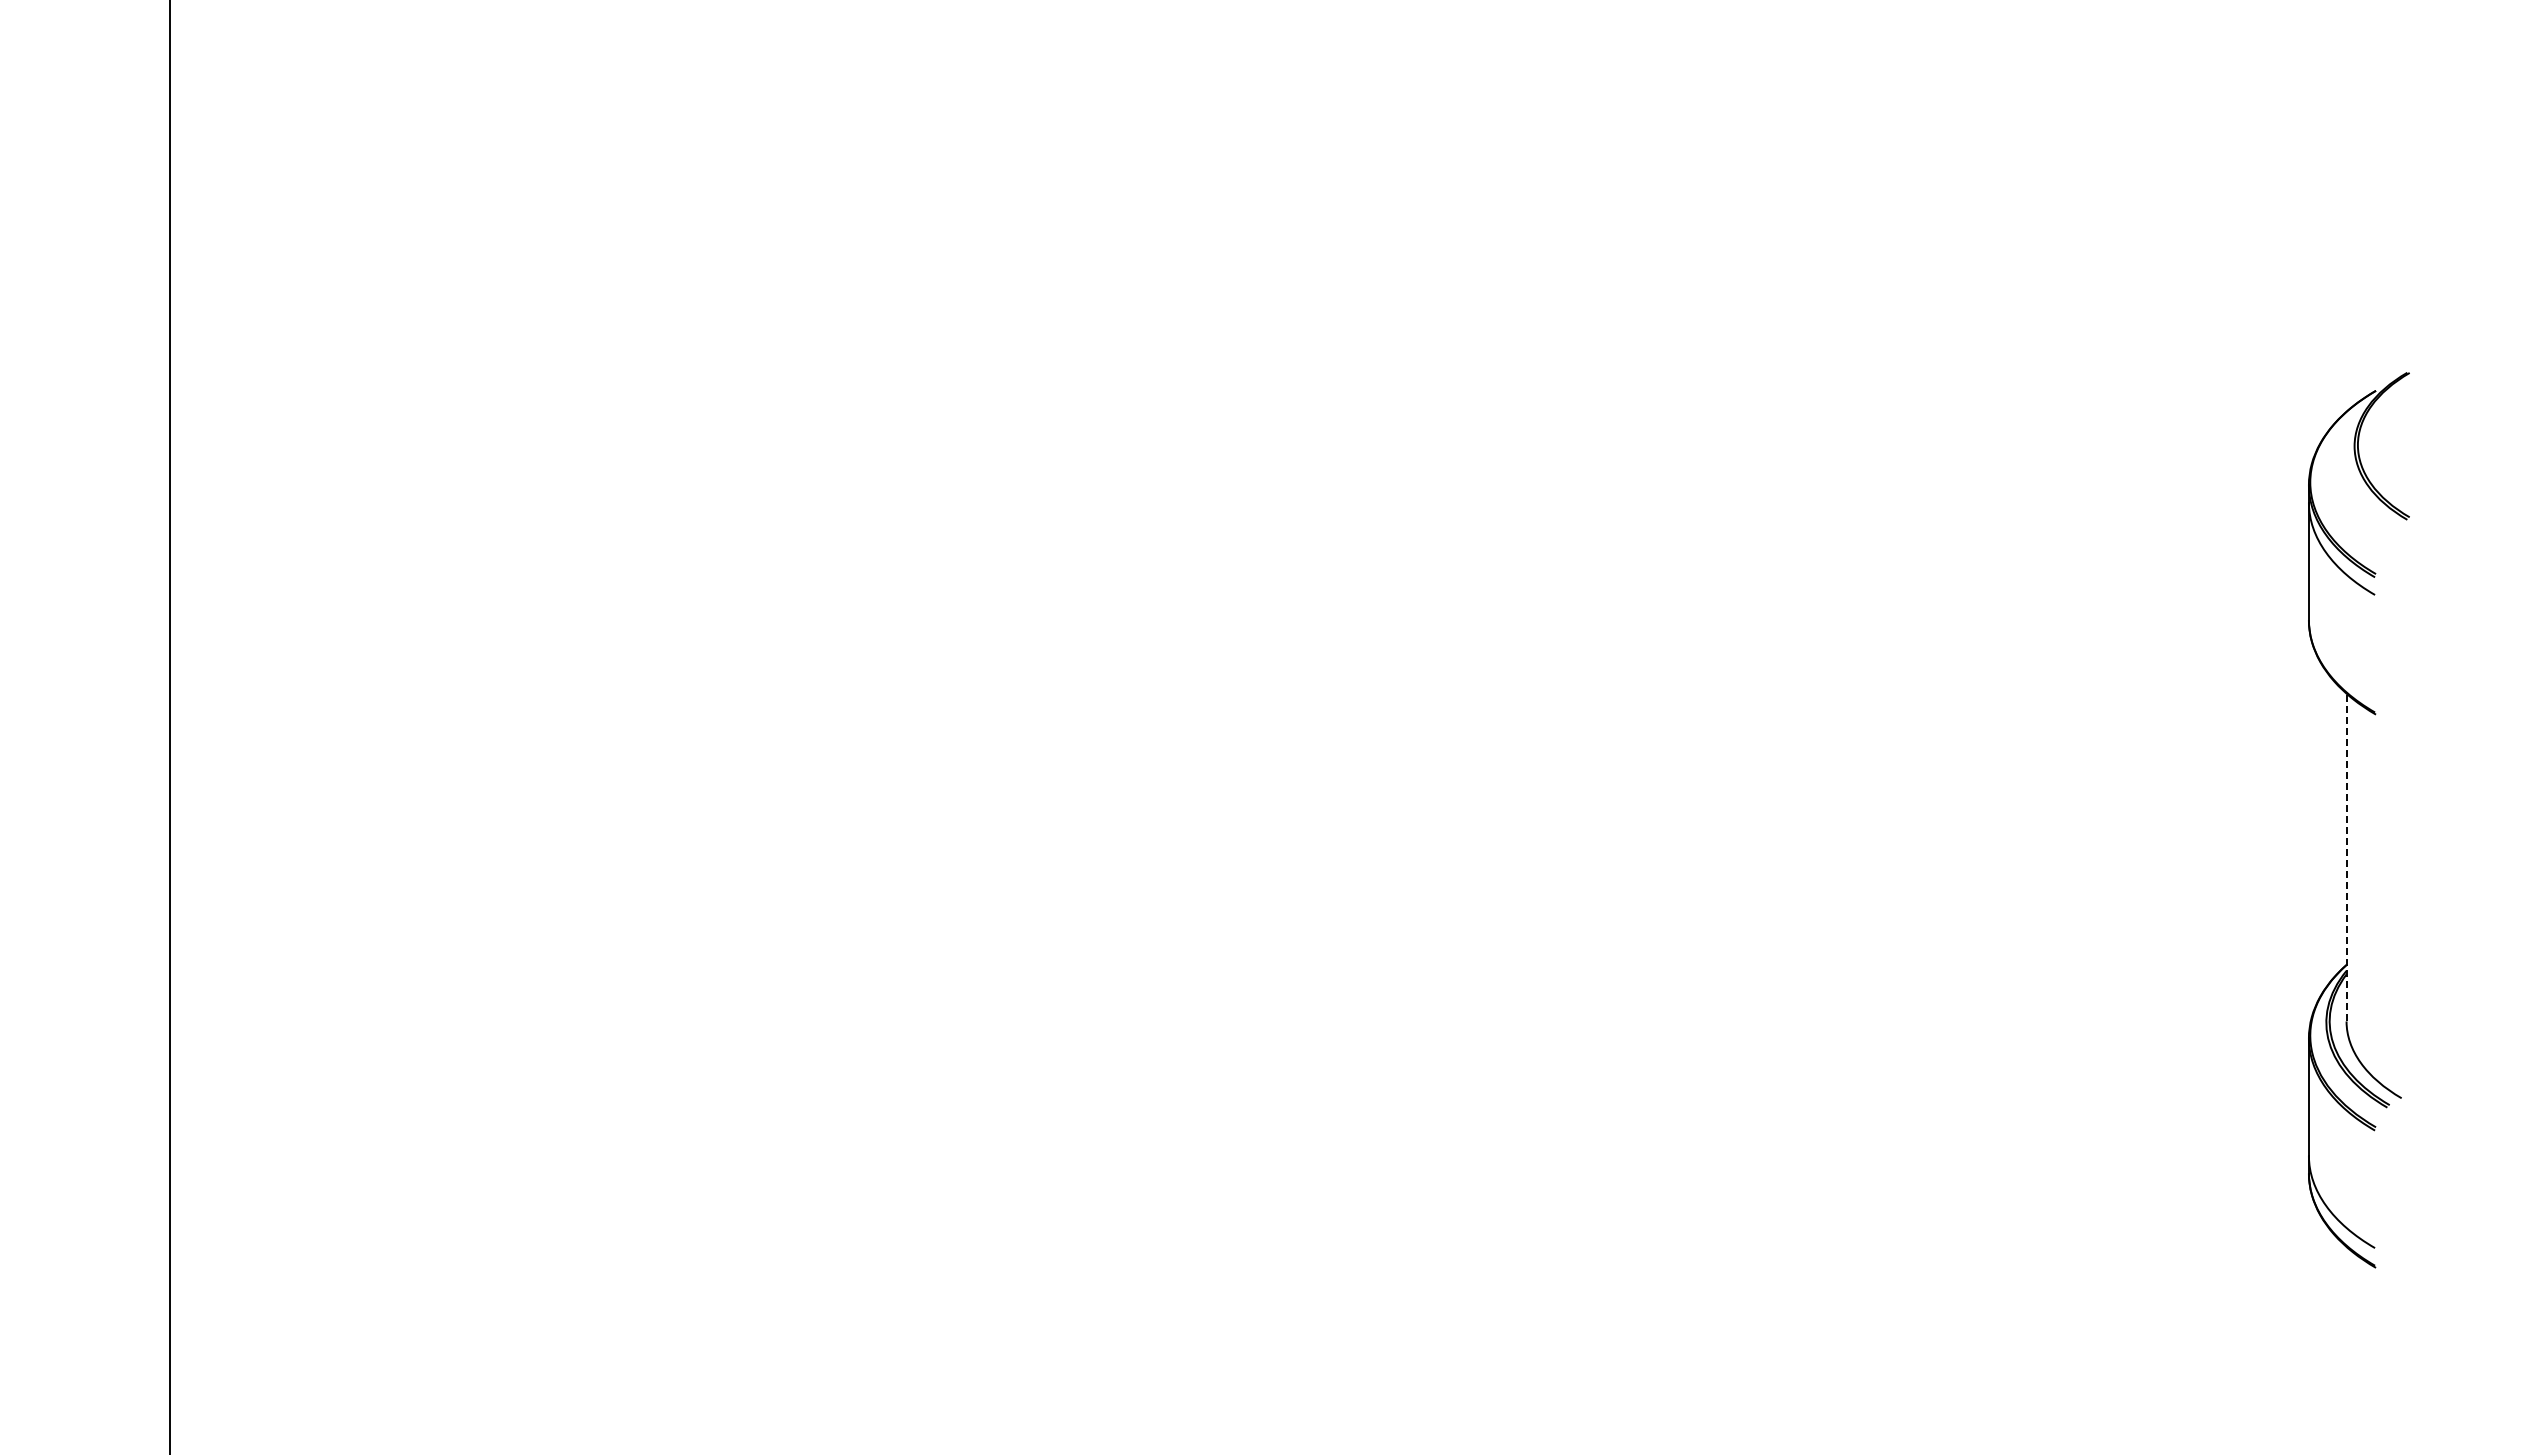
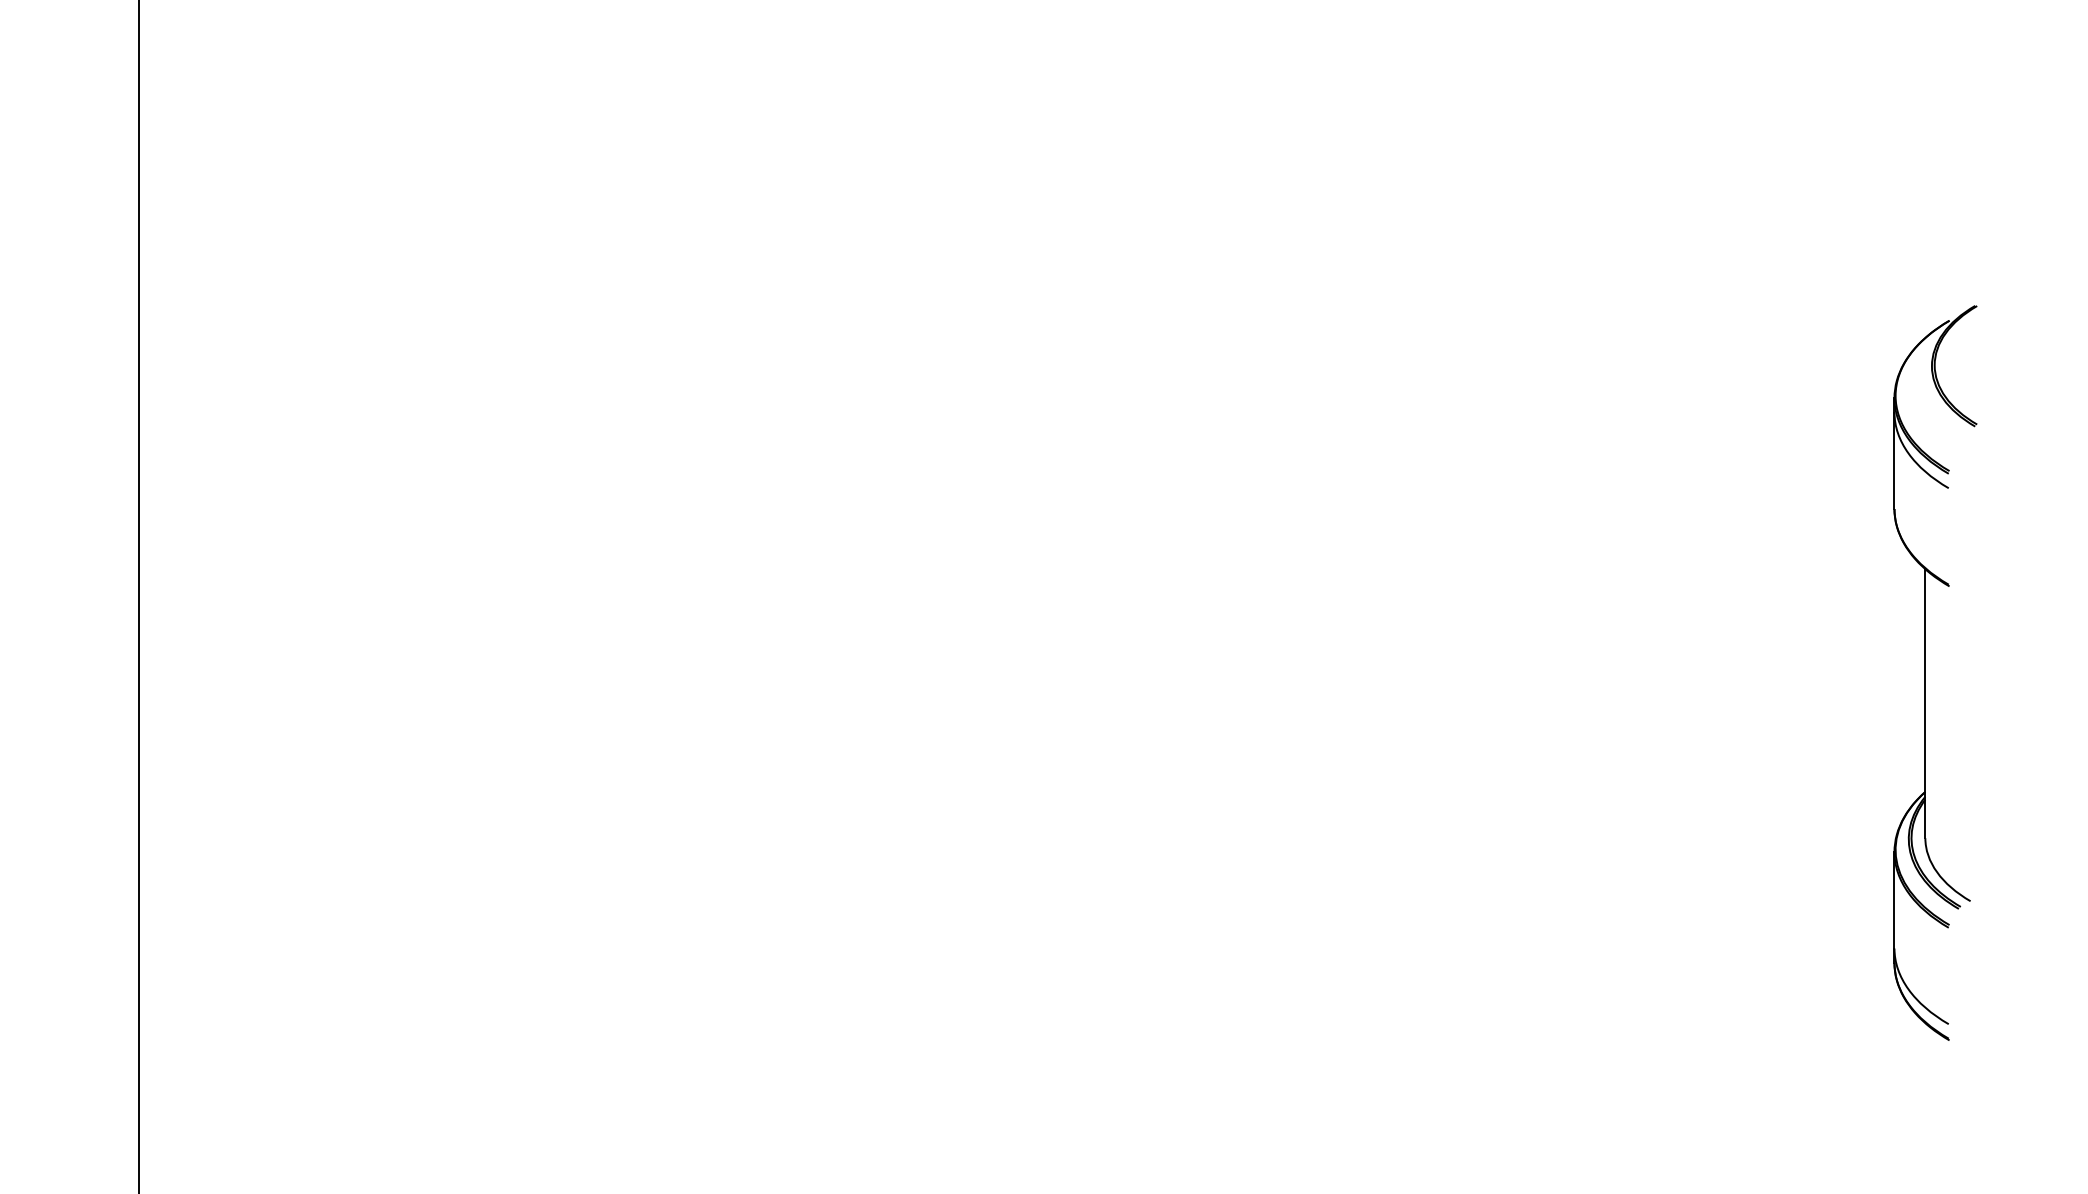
line: (2346, 857) -> (1925, 703), dashed -> solid

